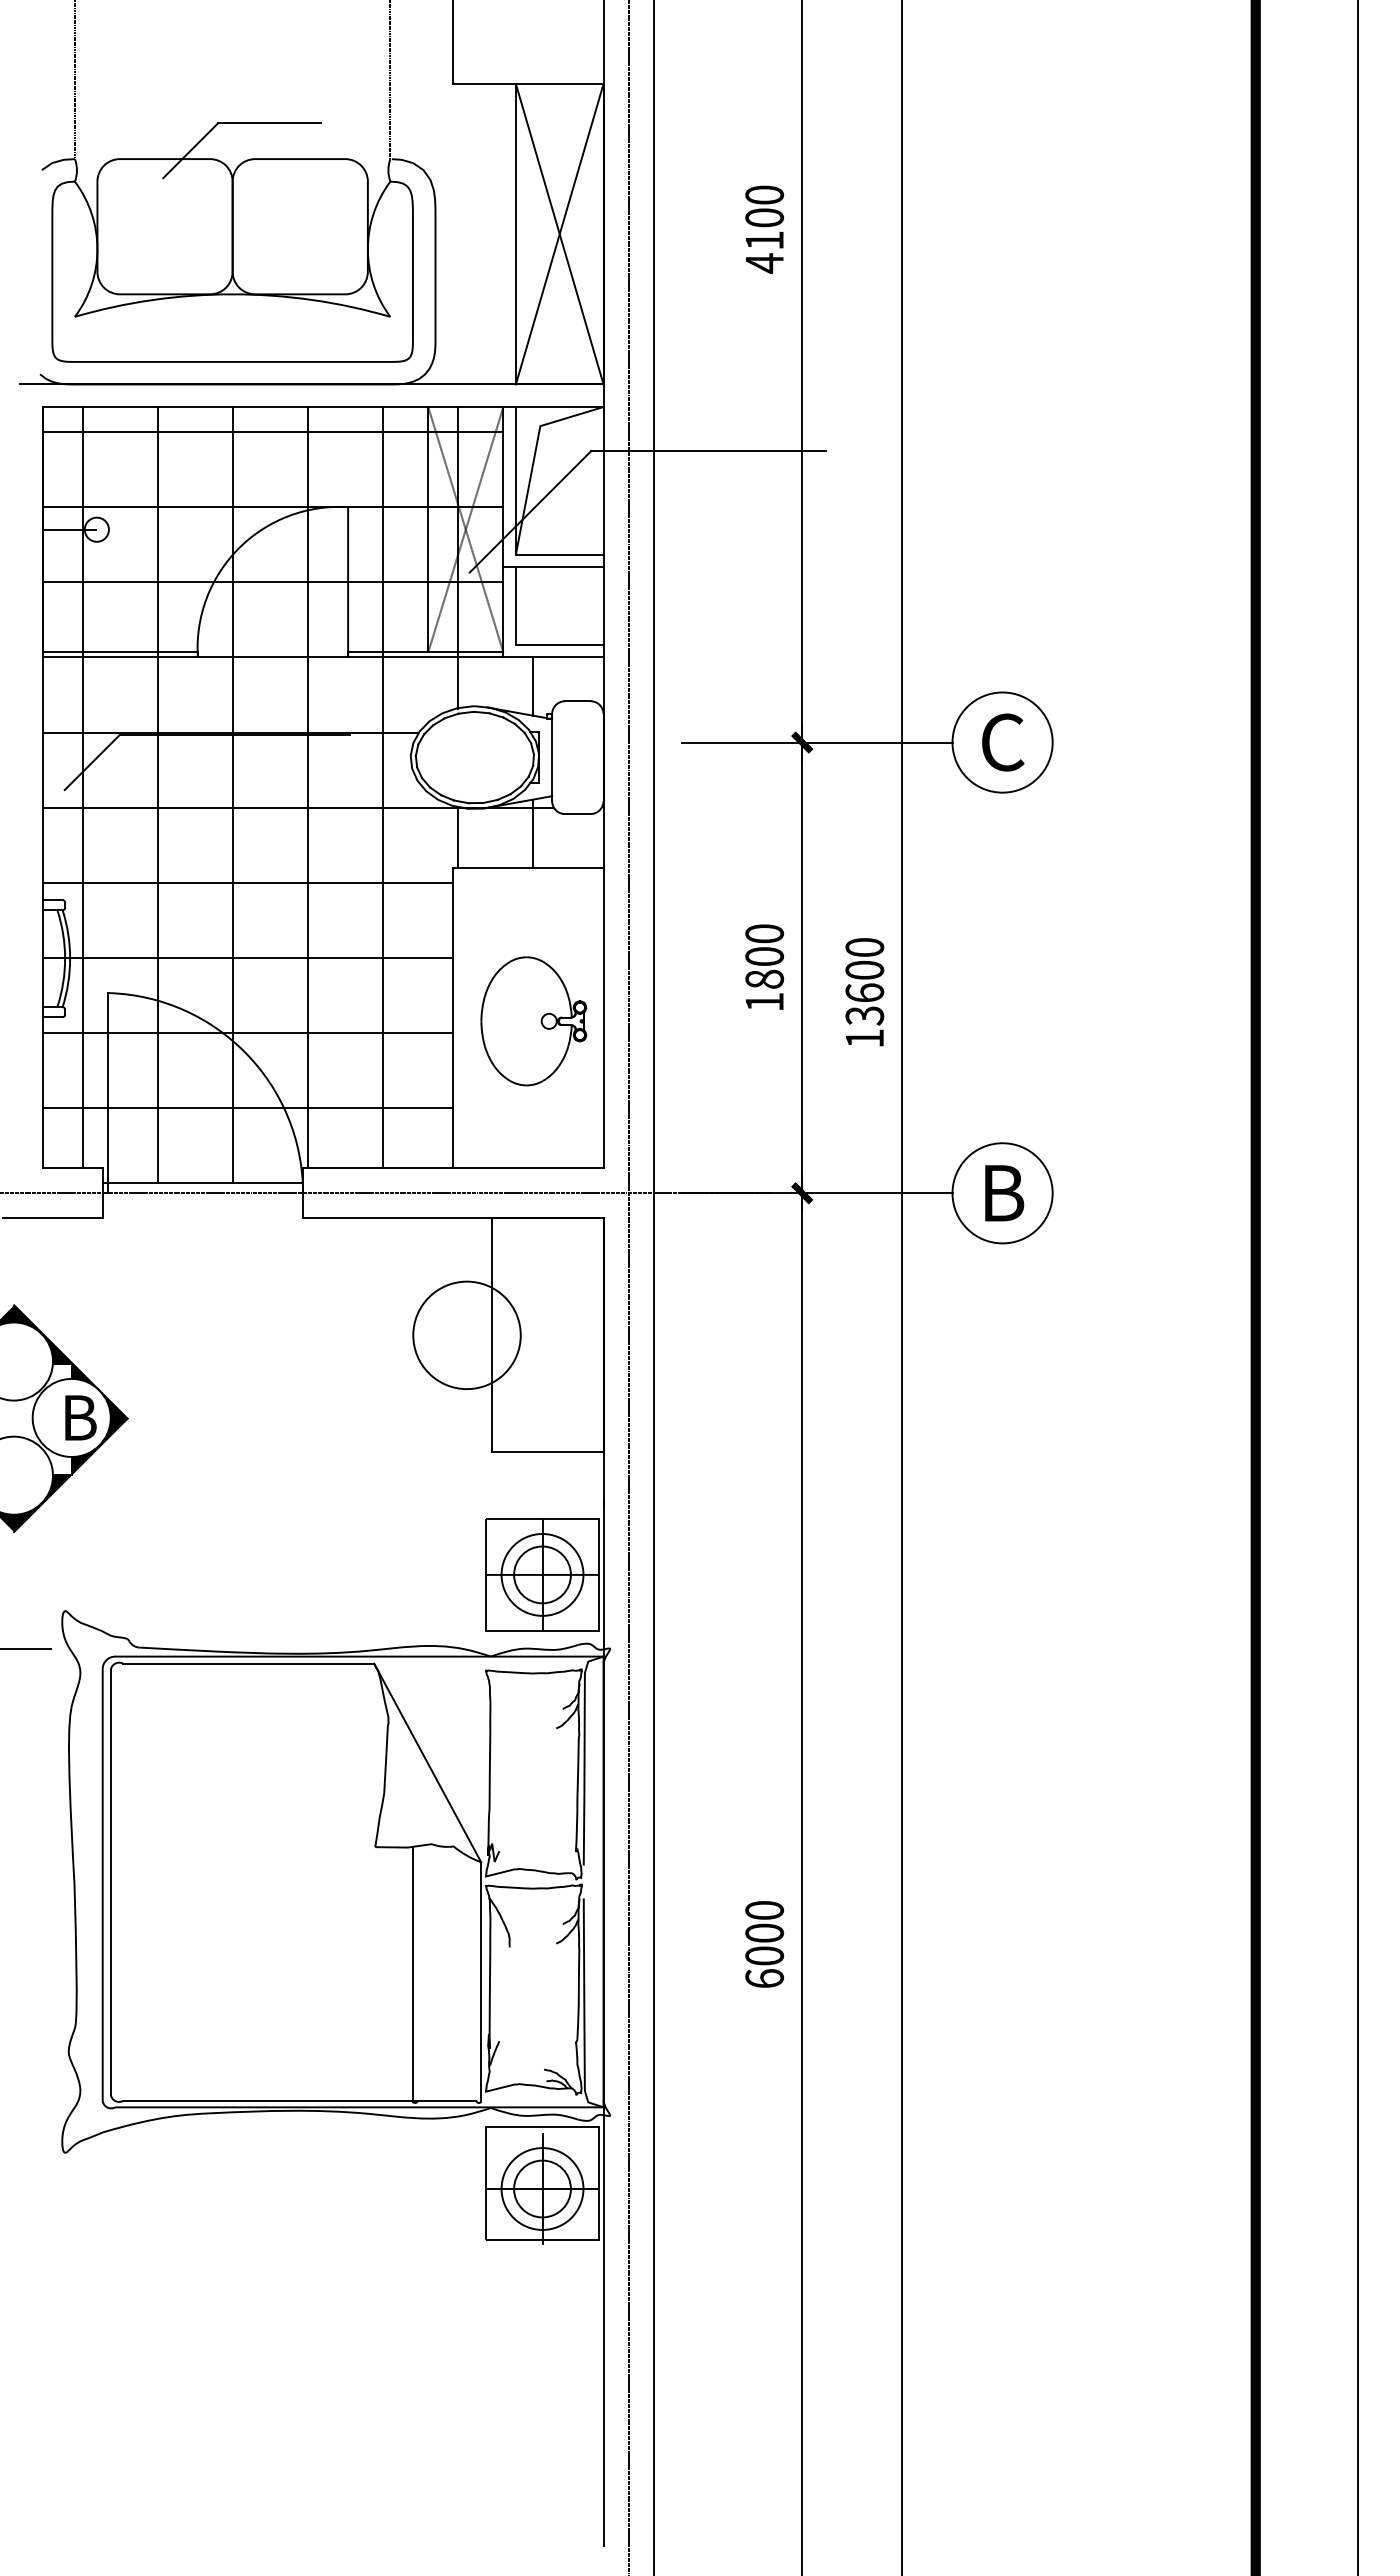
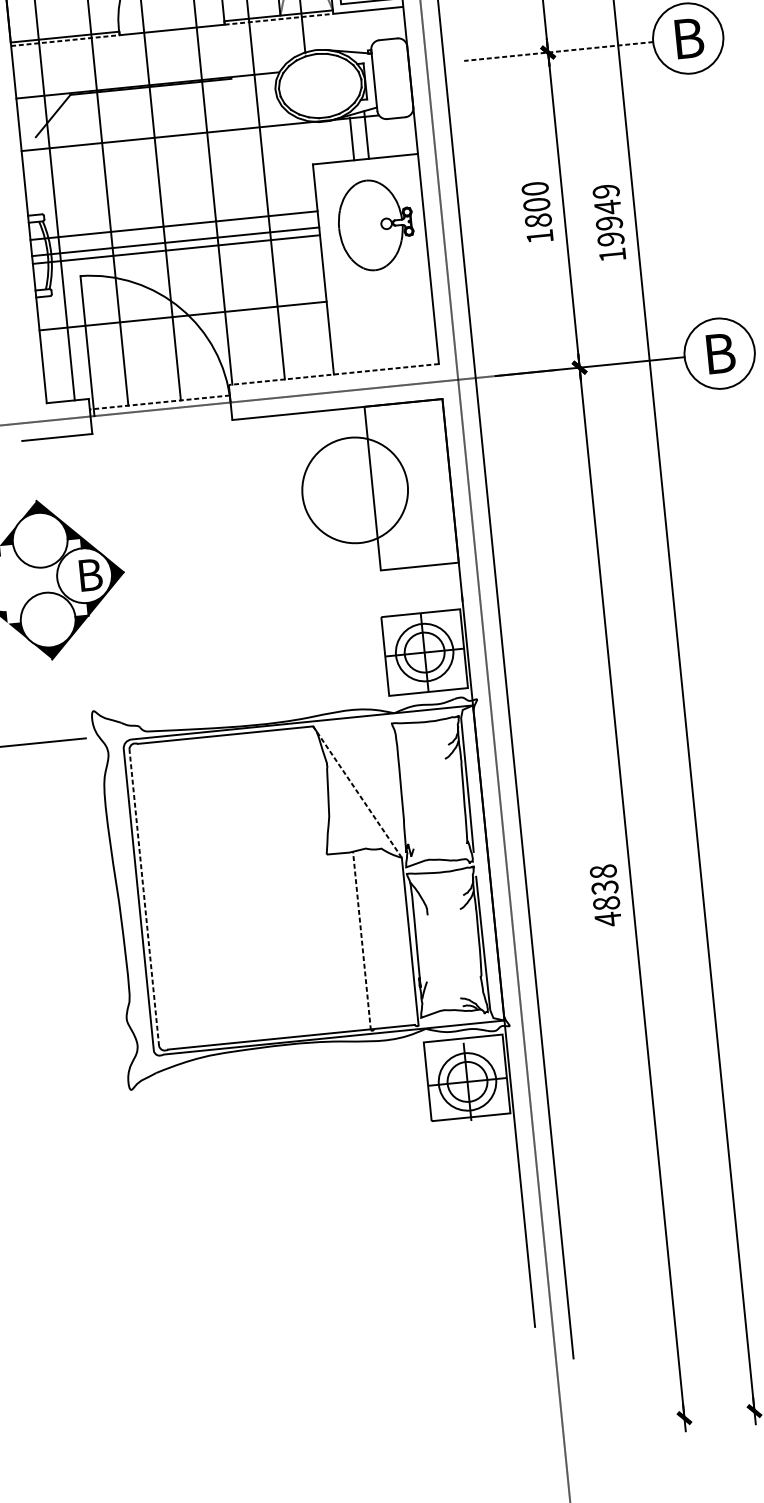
line: (120, 657) -> (65, 40), solid -> dashed
line: (425, 657) -> (278, 19), solid -> dashed
line: (533, 686) -> (356, 32), removed
line: (816, 742) -> (558, 51), solid -> dashed
text: (1003, 742) -> (688, 38), C -> B
line: (458, 836) -> (352, 138), moved
line: (247, 882) -> (173, 225), moved
text: (864, 981) -> (608, 215), 13600 -> 19949
part: (533, 1021) -> (375, 225), moved
line: (247, 1033) -> (176, 249), moved
line: (247, 1108) -> (182, 316), moved
line: (452, 1168) -> (333, 374), solid -> dashed
line: (202, 1183) -> (159, 402), solid -> dashed
circle: (466, 1335) -> (354, 490), size x1.4
line: (427, 1763) -> (357, 792), solid -> dashed
line: (110, 1881) -> (144, 897), solid -> dashed
text: (764, 1945) -> (605, 896), 6000 -> 4838
line: (412, 1974) -> (361, 941), solid -> dashed

